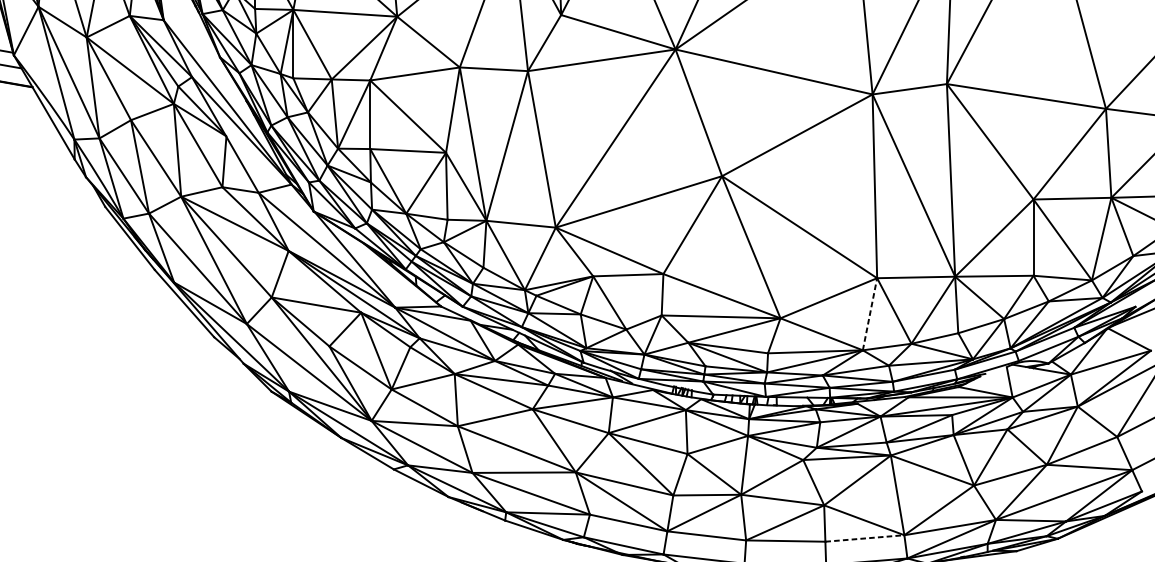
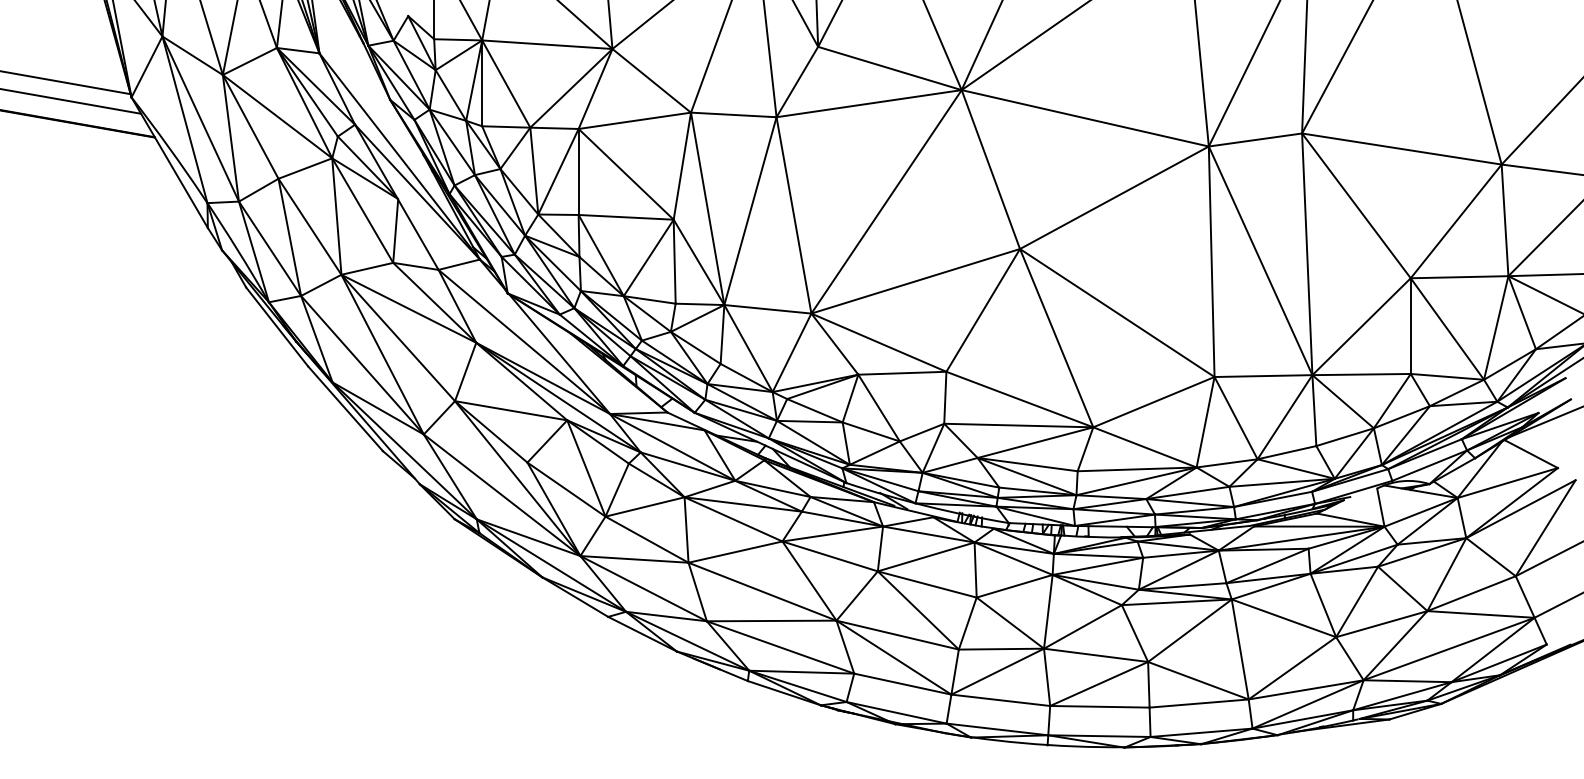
line: (869, 313) -> (1205, 421), dashed -> solid
line: (865, 538) -> (1199, 703), dashed -> solid

